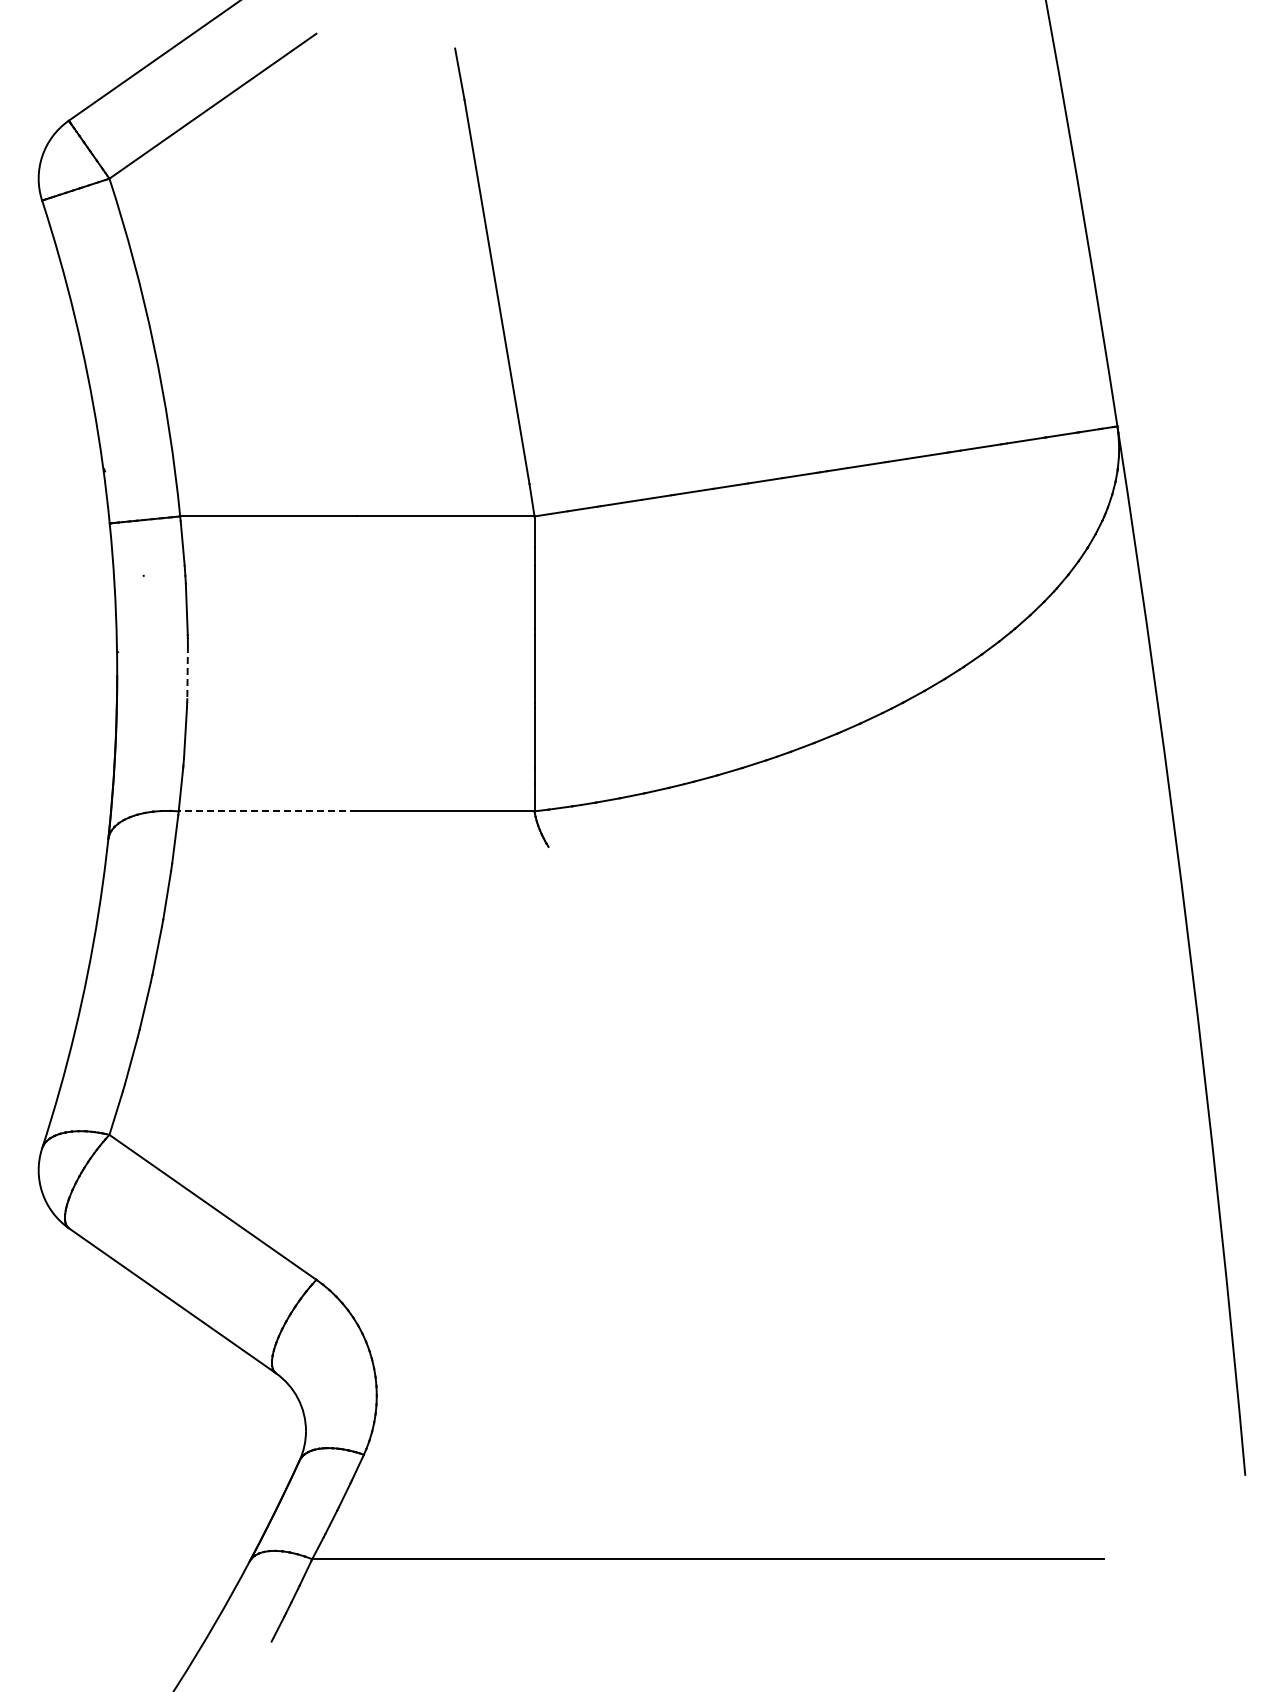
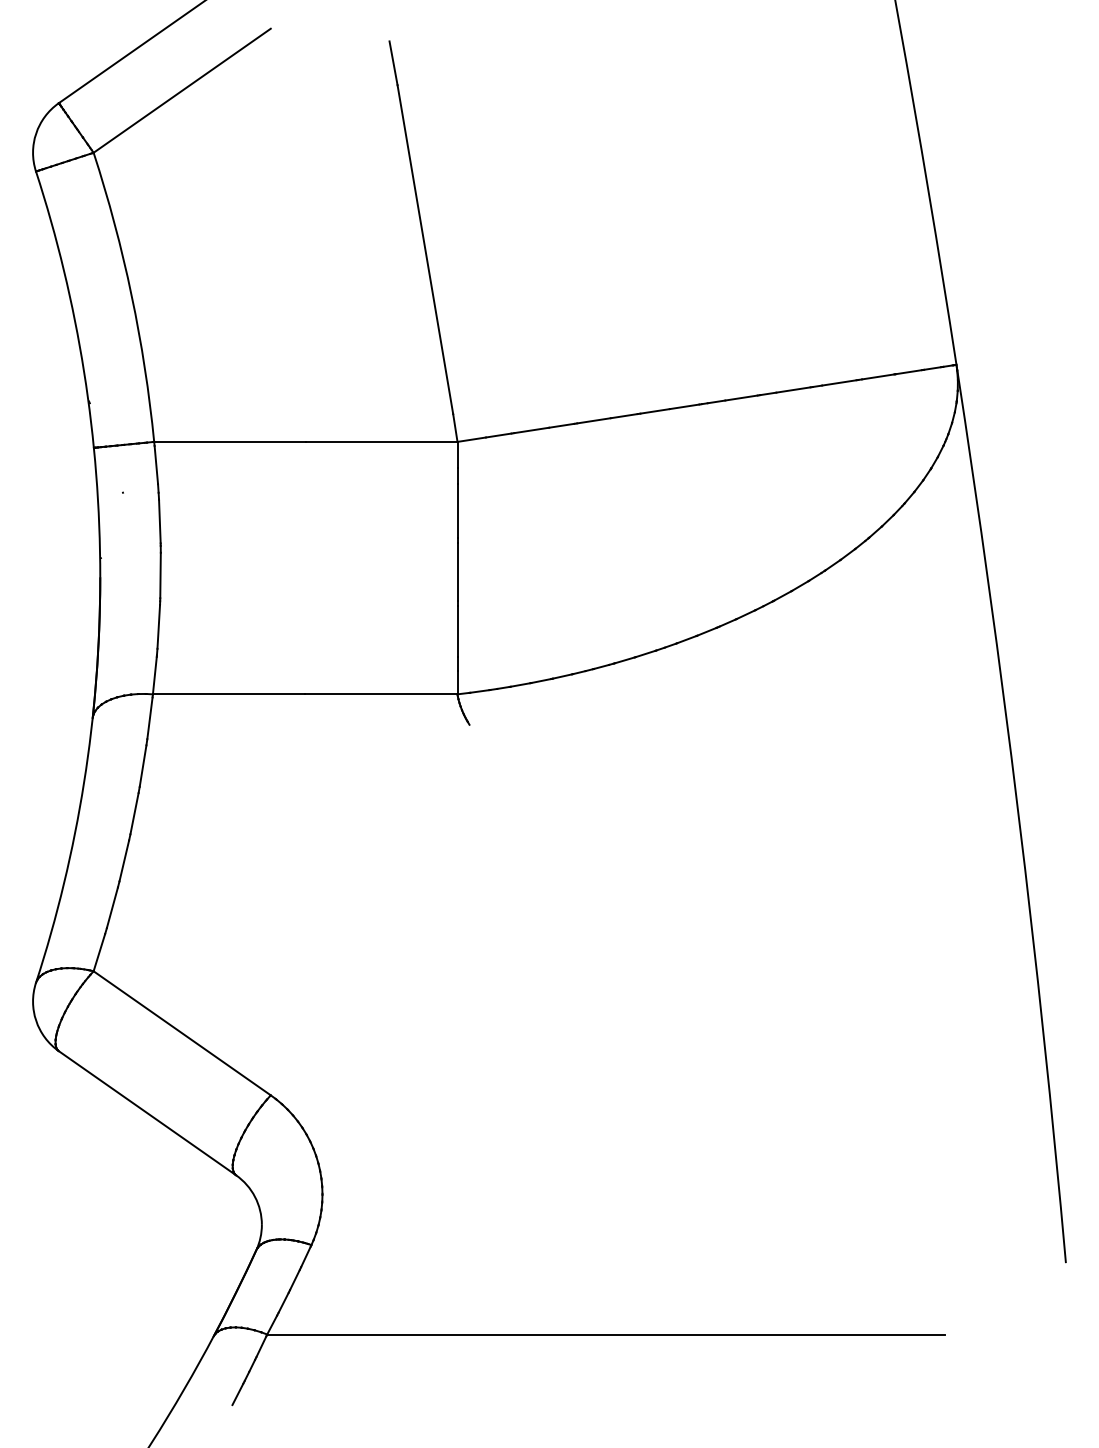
line: (187, 672) -> (160, 575), dashed -> solid
line: (267, 811) -> (228, 694), dashed -> solid

